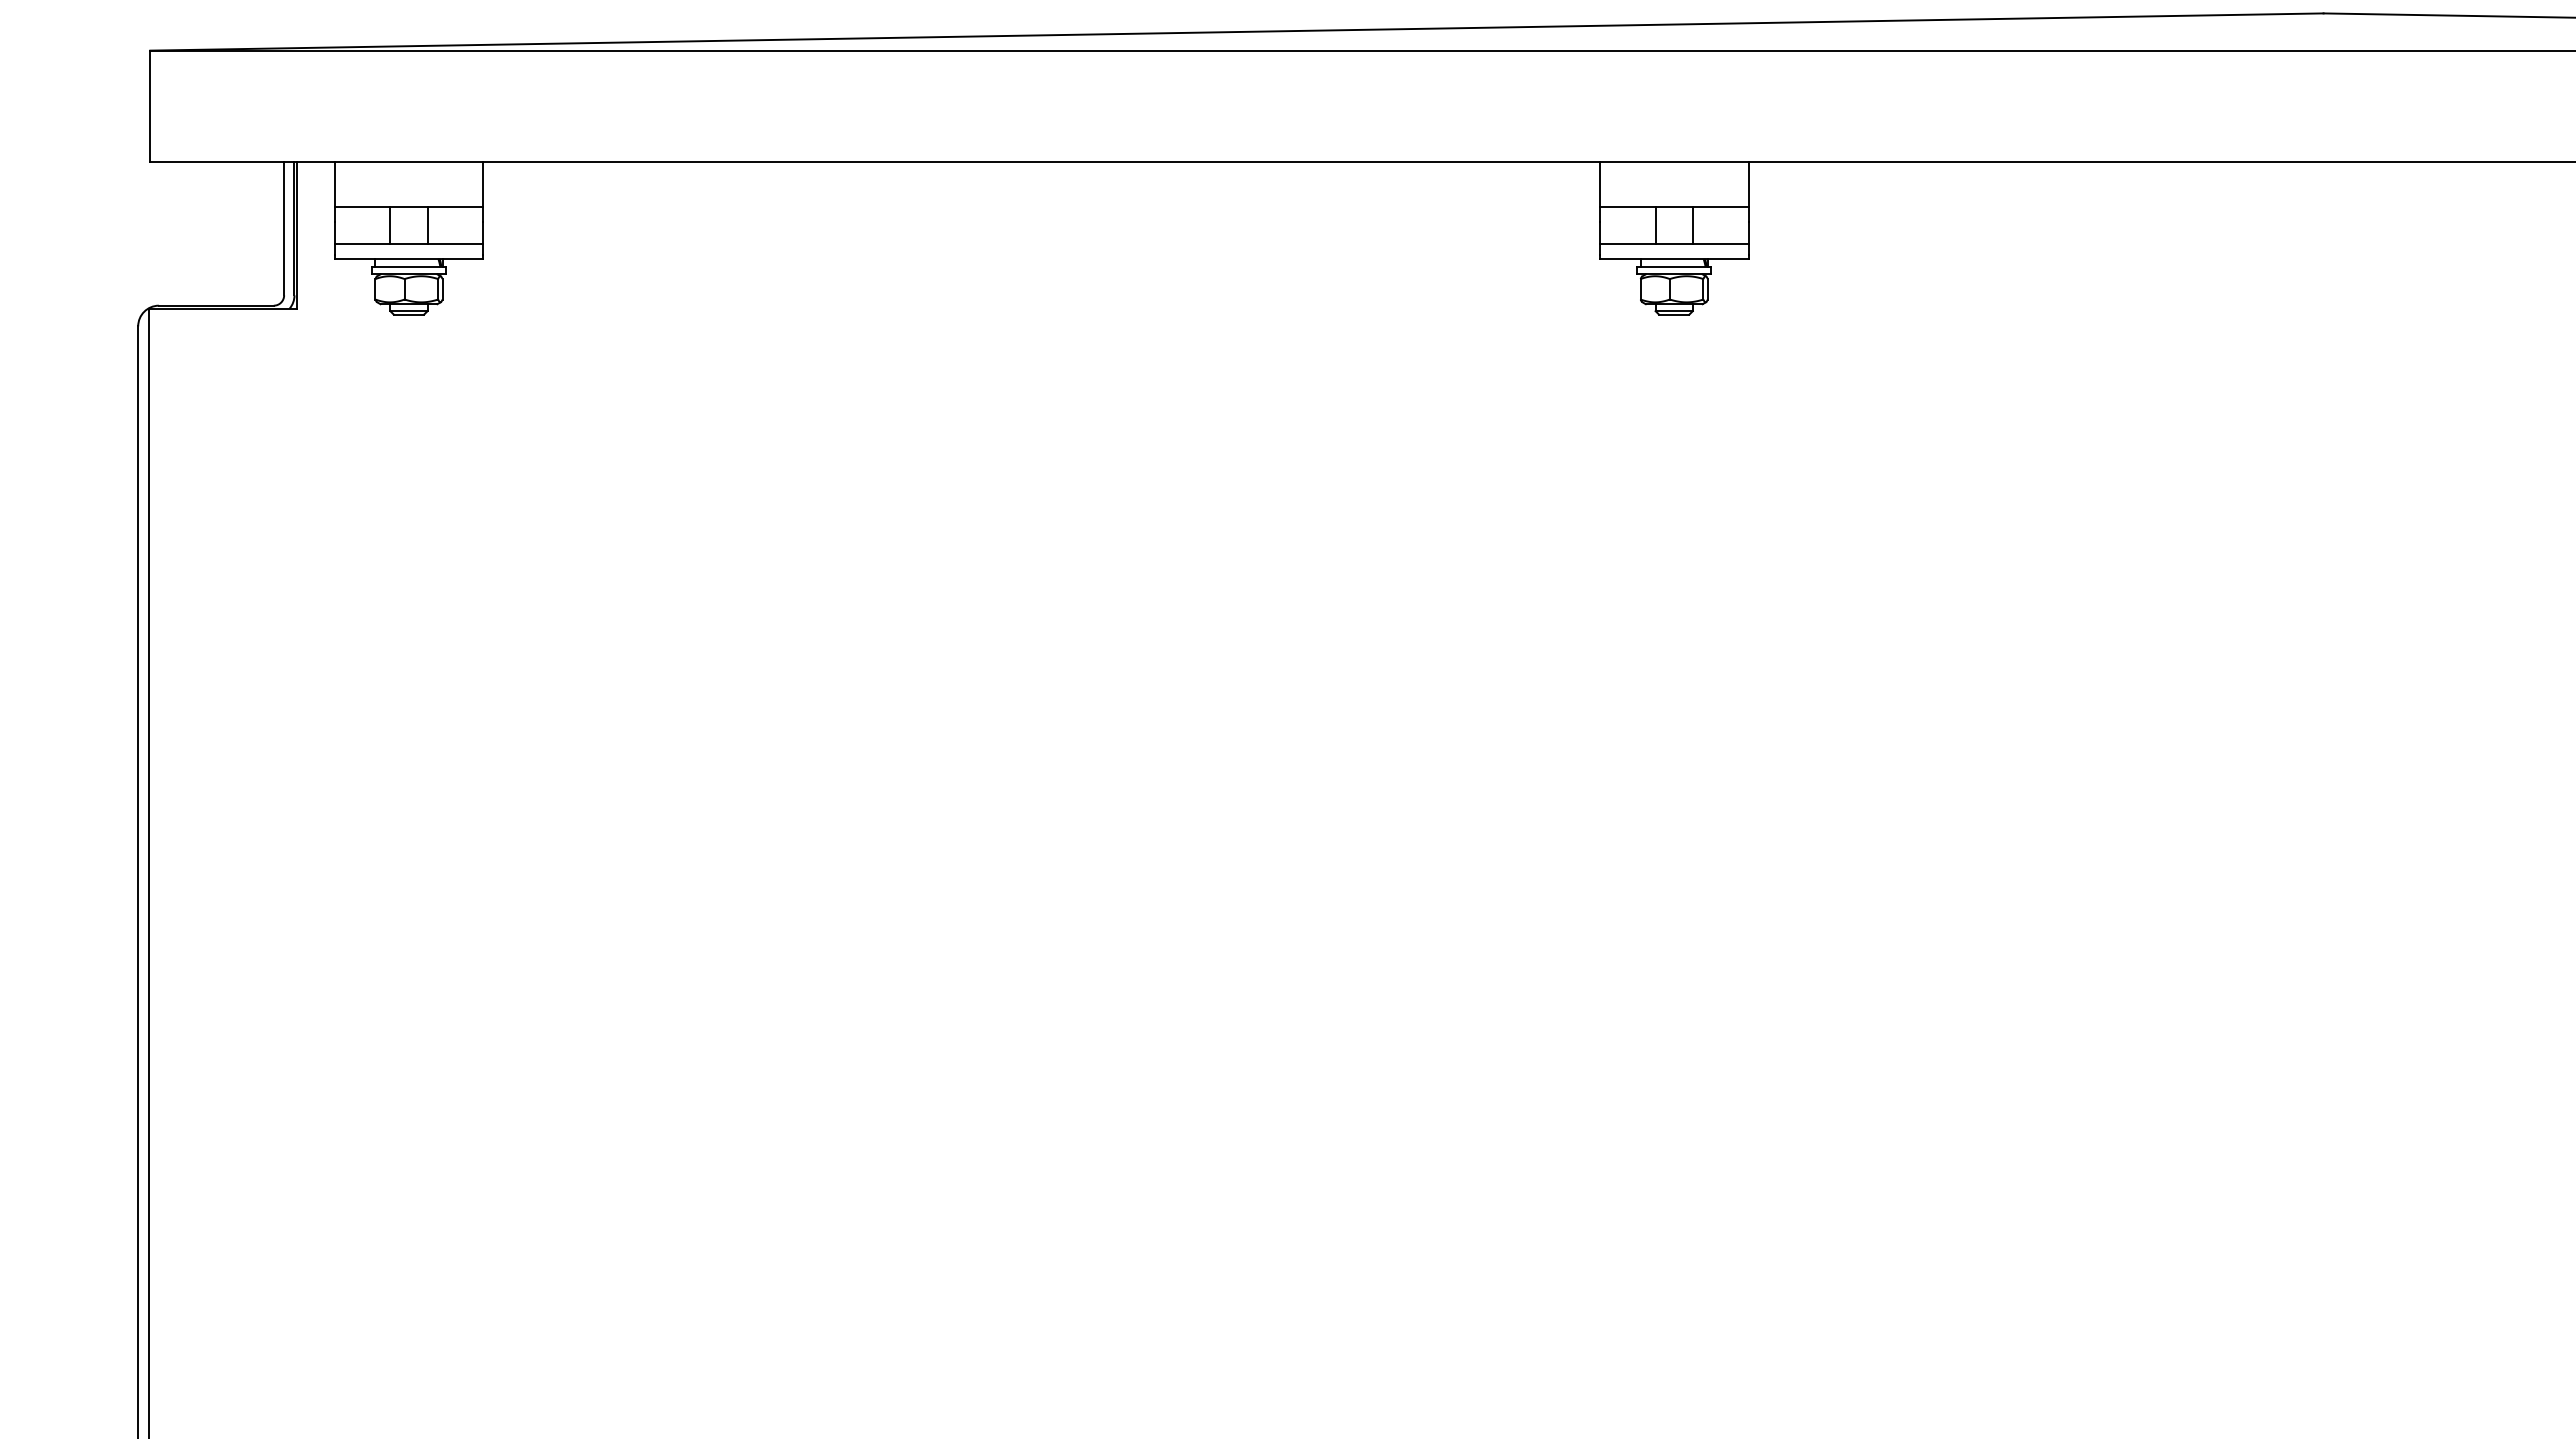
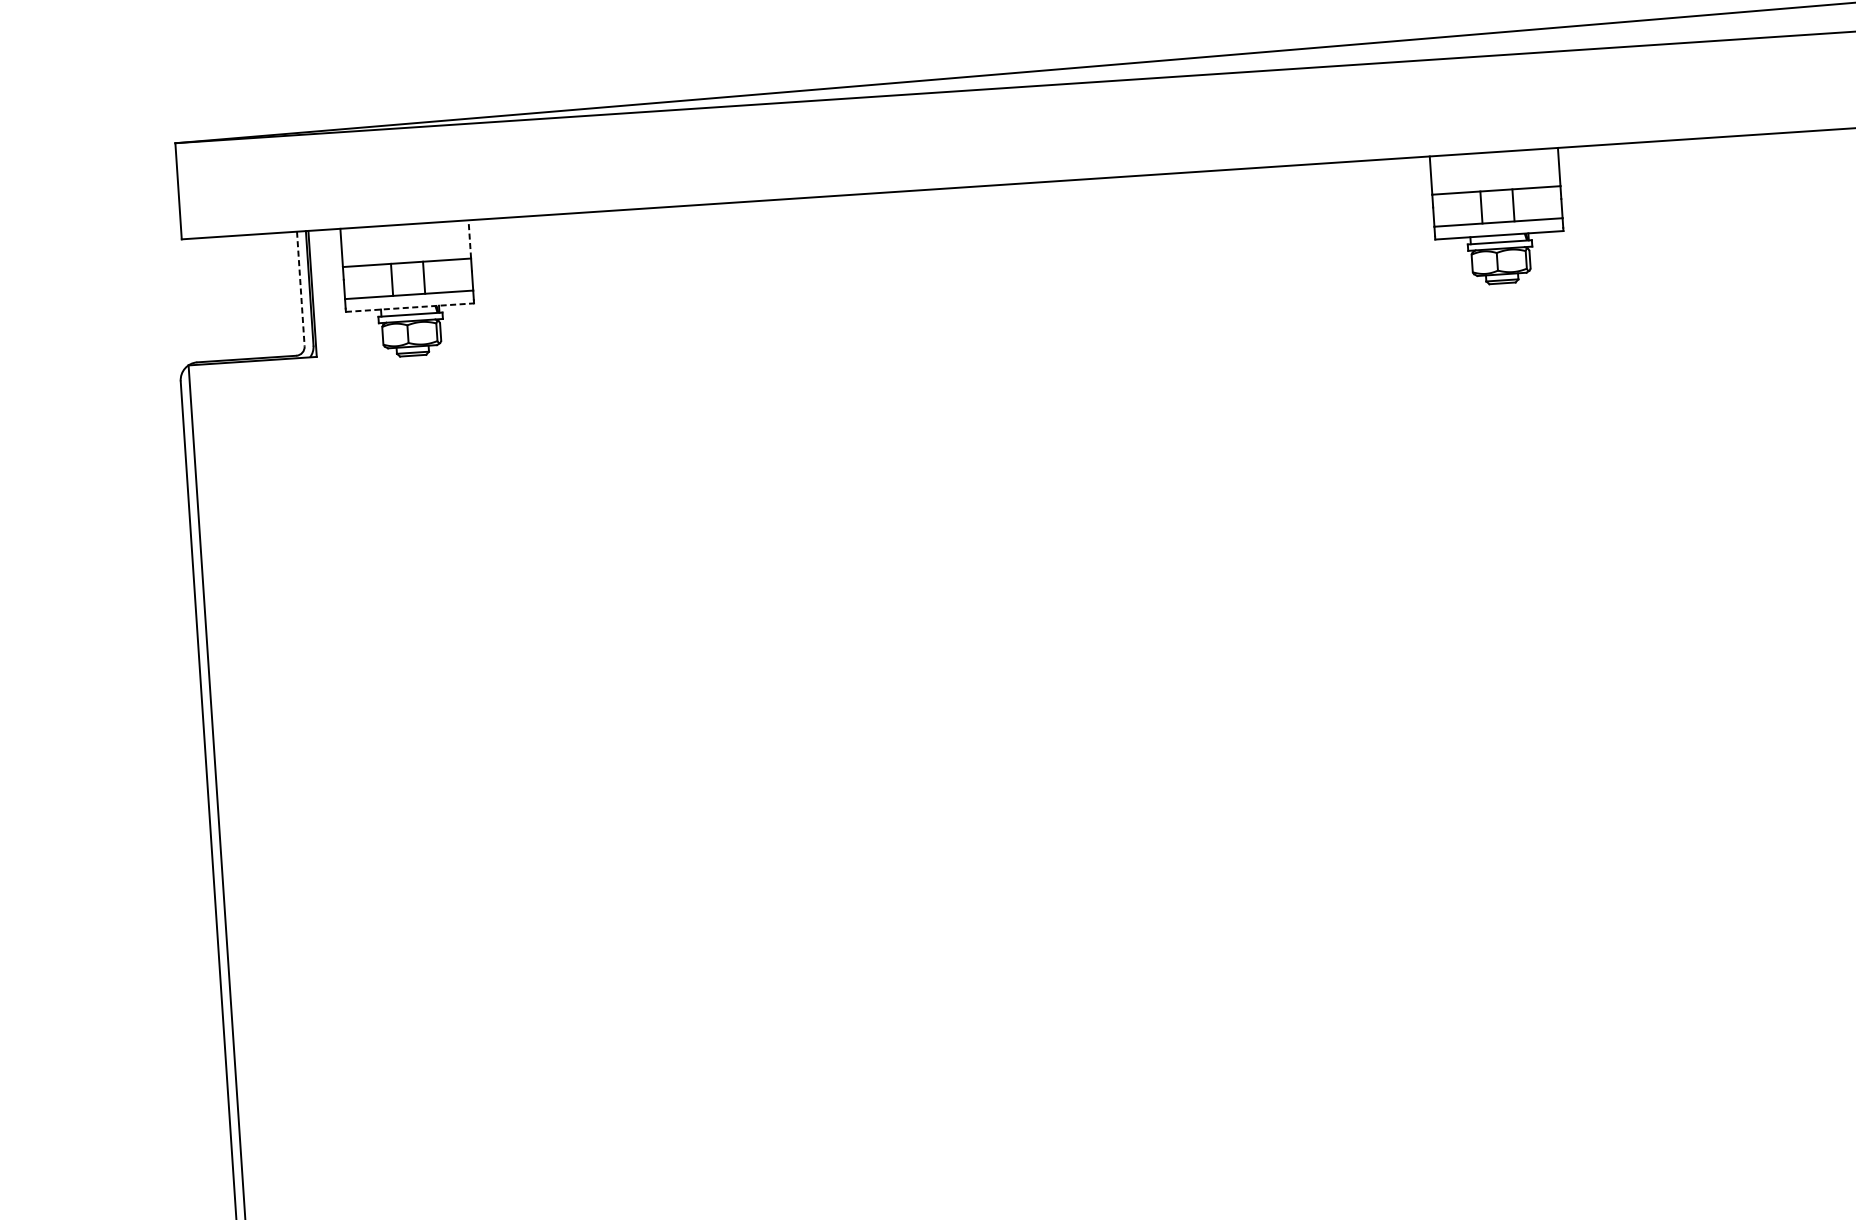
line: (483, 183) -> (469, 238), solid -> dashed
line: (284, 228) -> (301, 288), solid -> dashed
line: (409, 258) -> (410, 307), solid -> dashed

